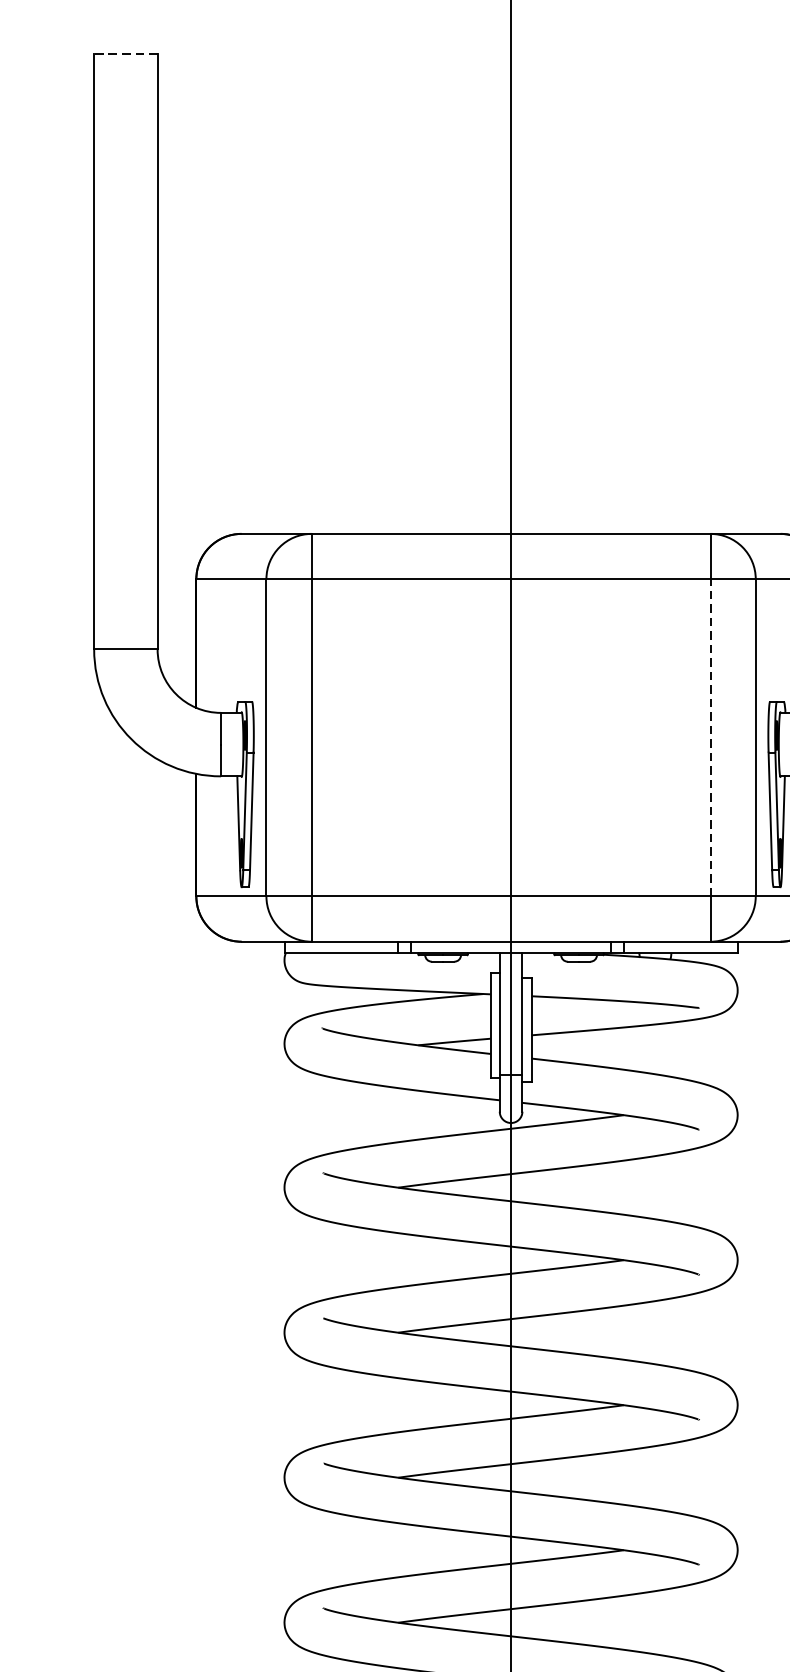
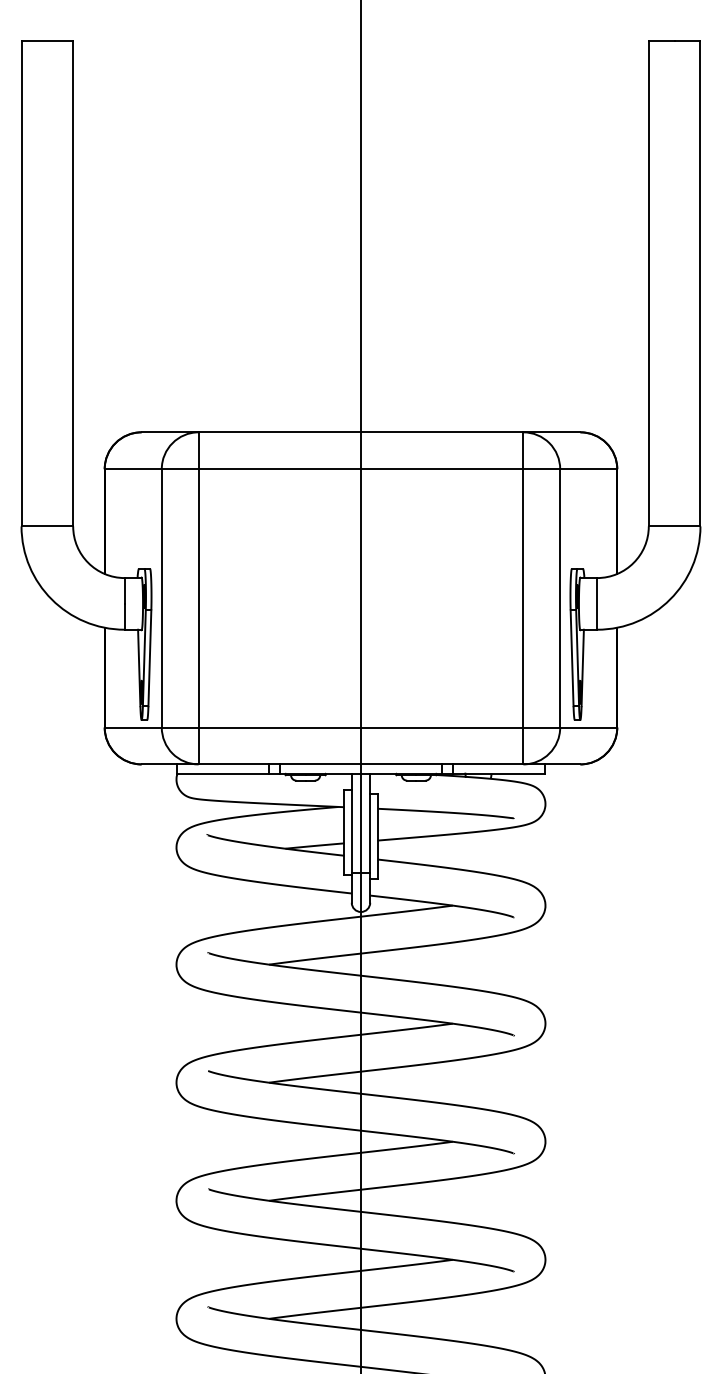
line: (126, 53) -> (47, 41), dashed -> solid
line: (710, 736) -> (523, 597), dashed -> solid

